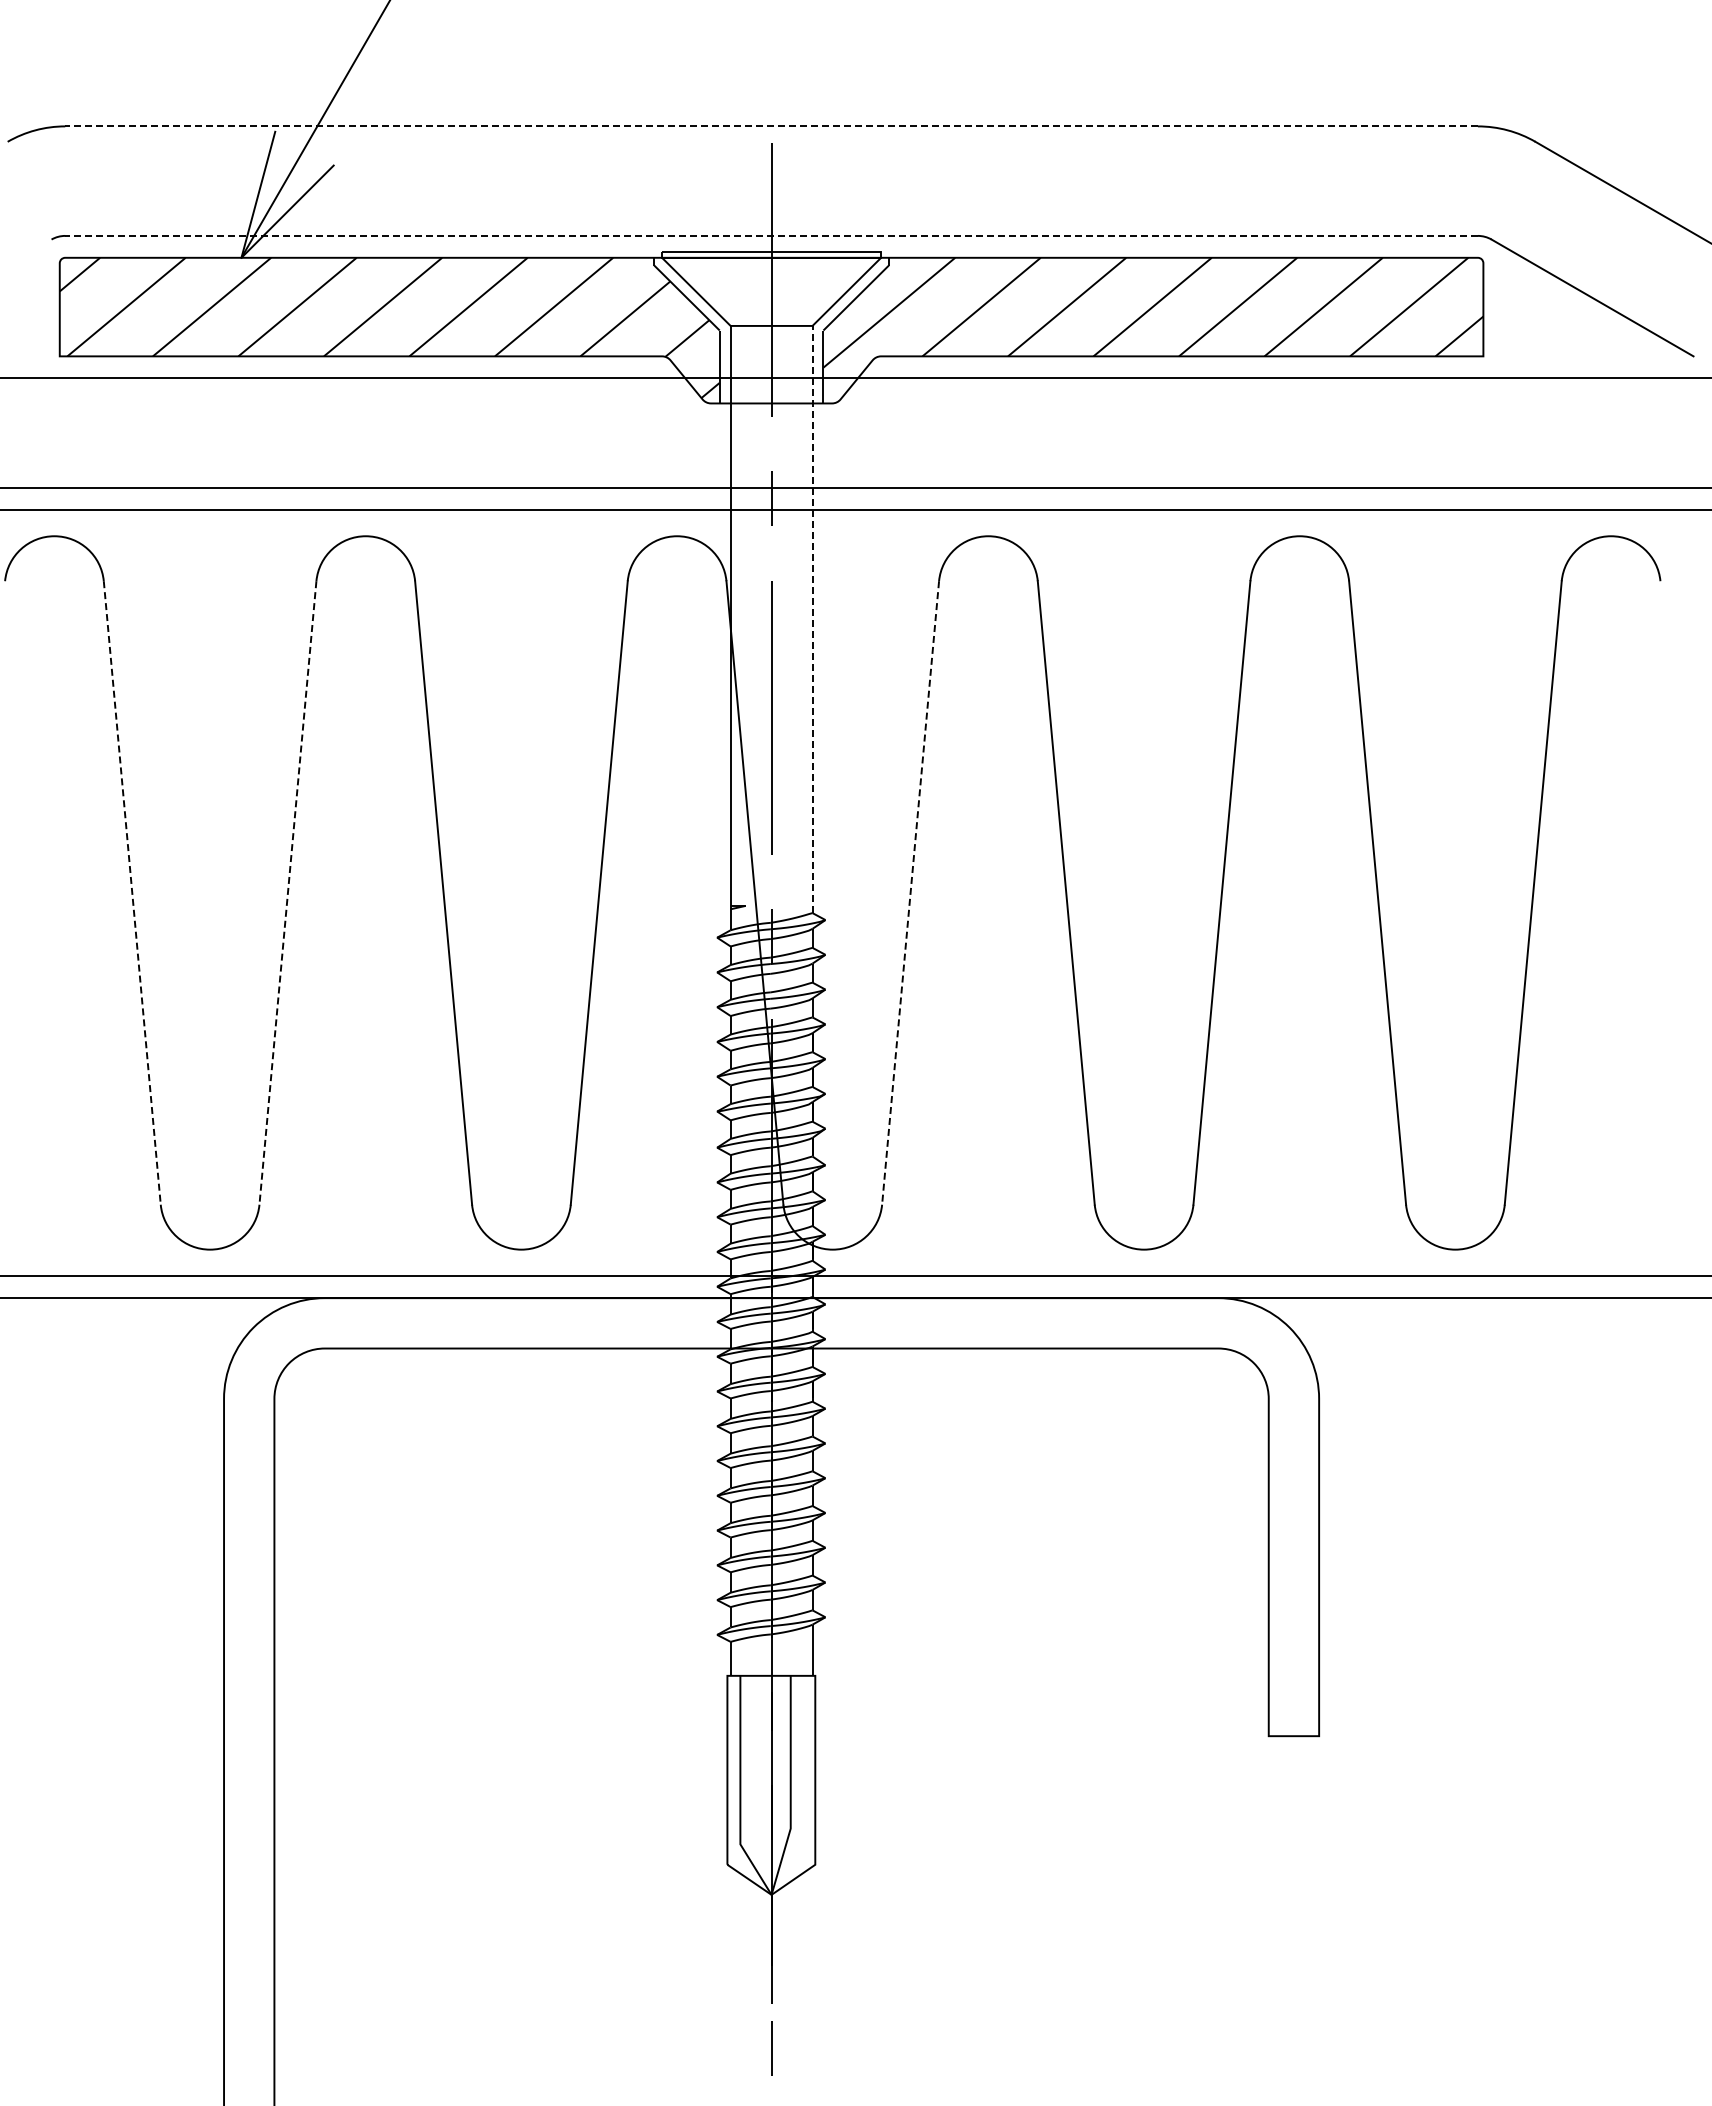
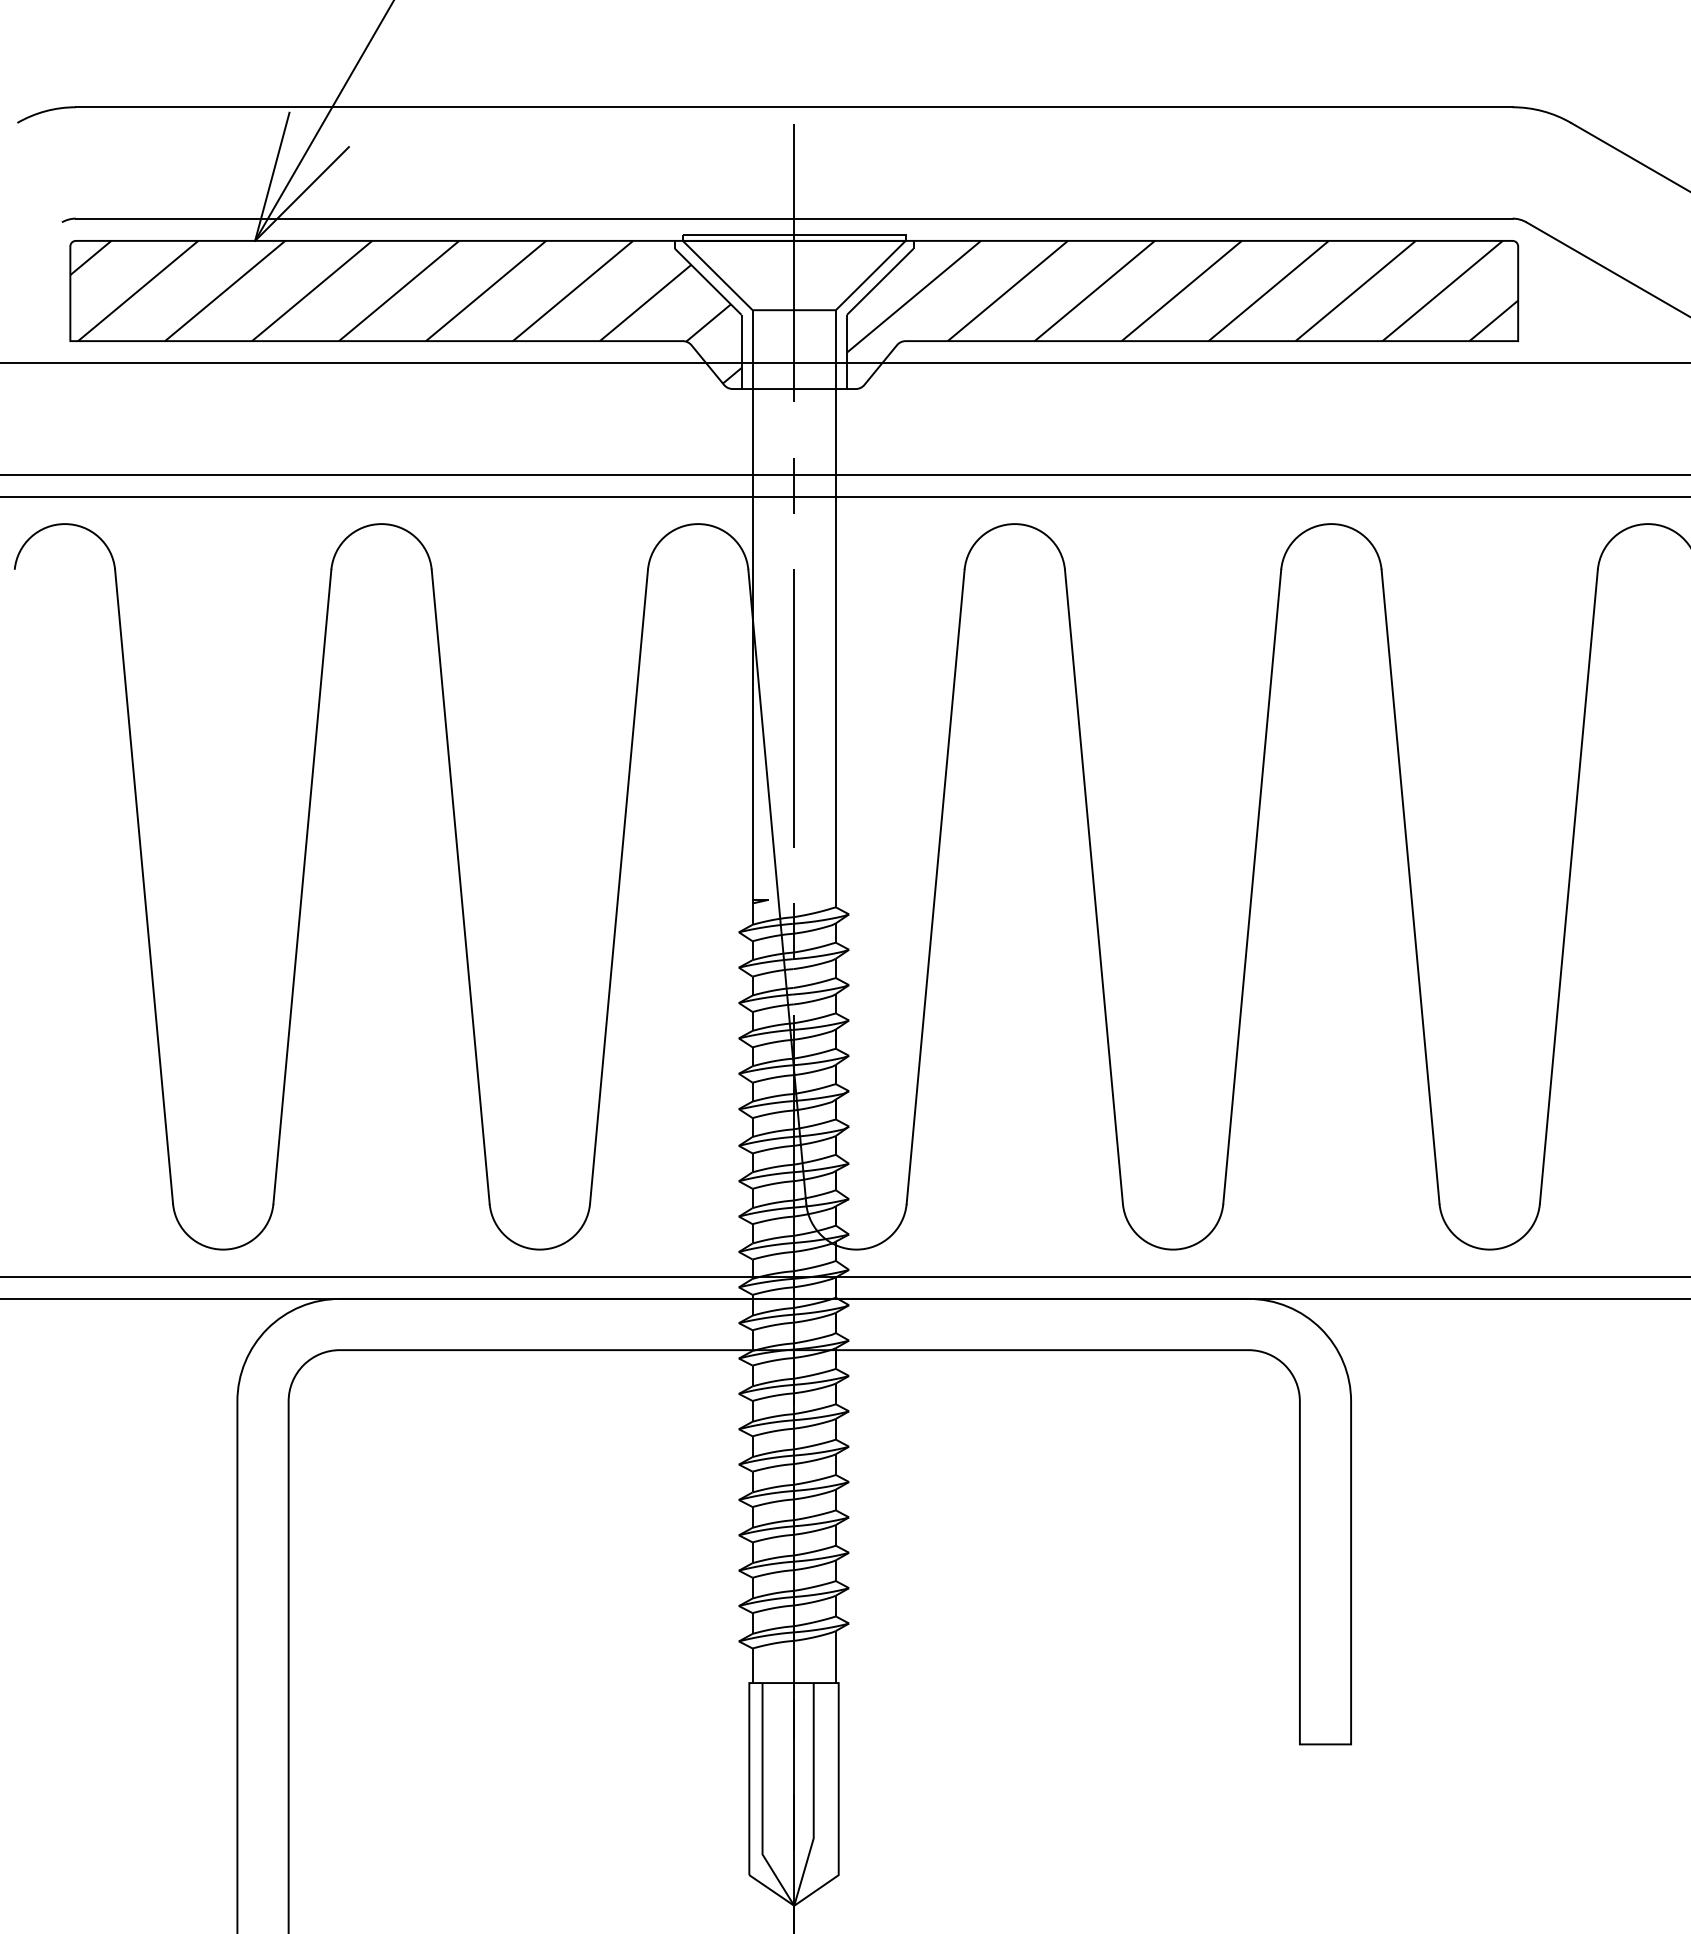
line: (771, 126) -> (794, 107), dashed -> solid
line: (771, 235) -> (794, 218), dashed -> solid
line: (812, 619) -> (835, 608), dashed -> solid
line: (132, 893) -> (144, 887), dashed -> solid
line: (287, 893) -> (301, 887), dashed -> solid
line: (910, 893) -> (935, 887), dashed -> solid

